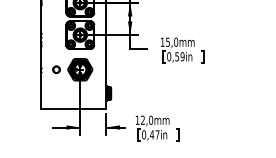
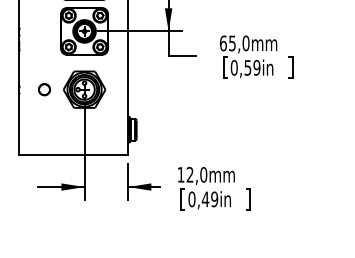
text: (162, 41) -> (223, 42), 15,0mm -> 65,0mm
text: (157, 134) -> (214, 198), 0,47in -> 0,49in

